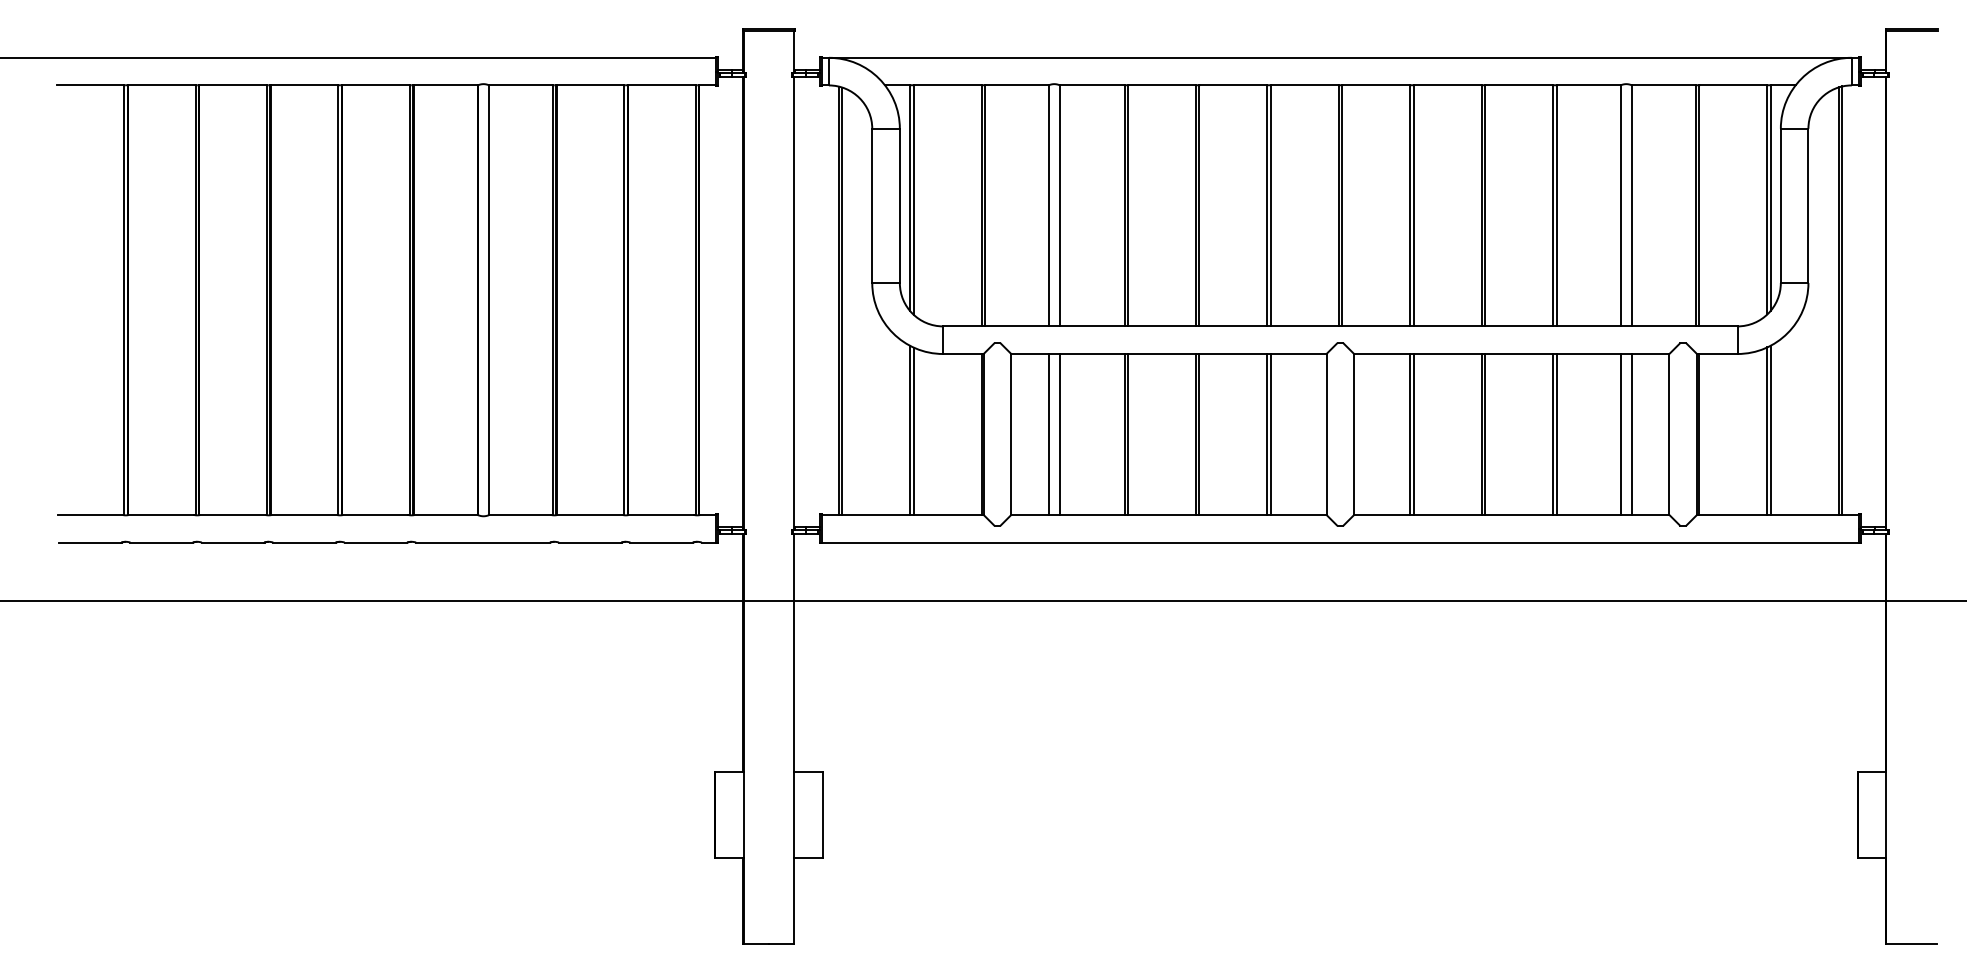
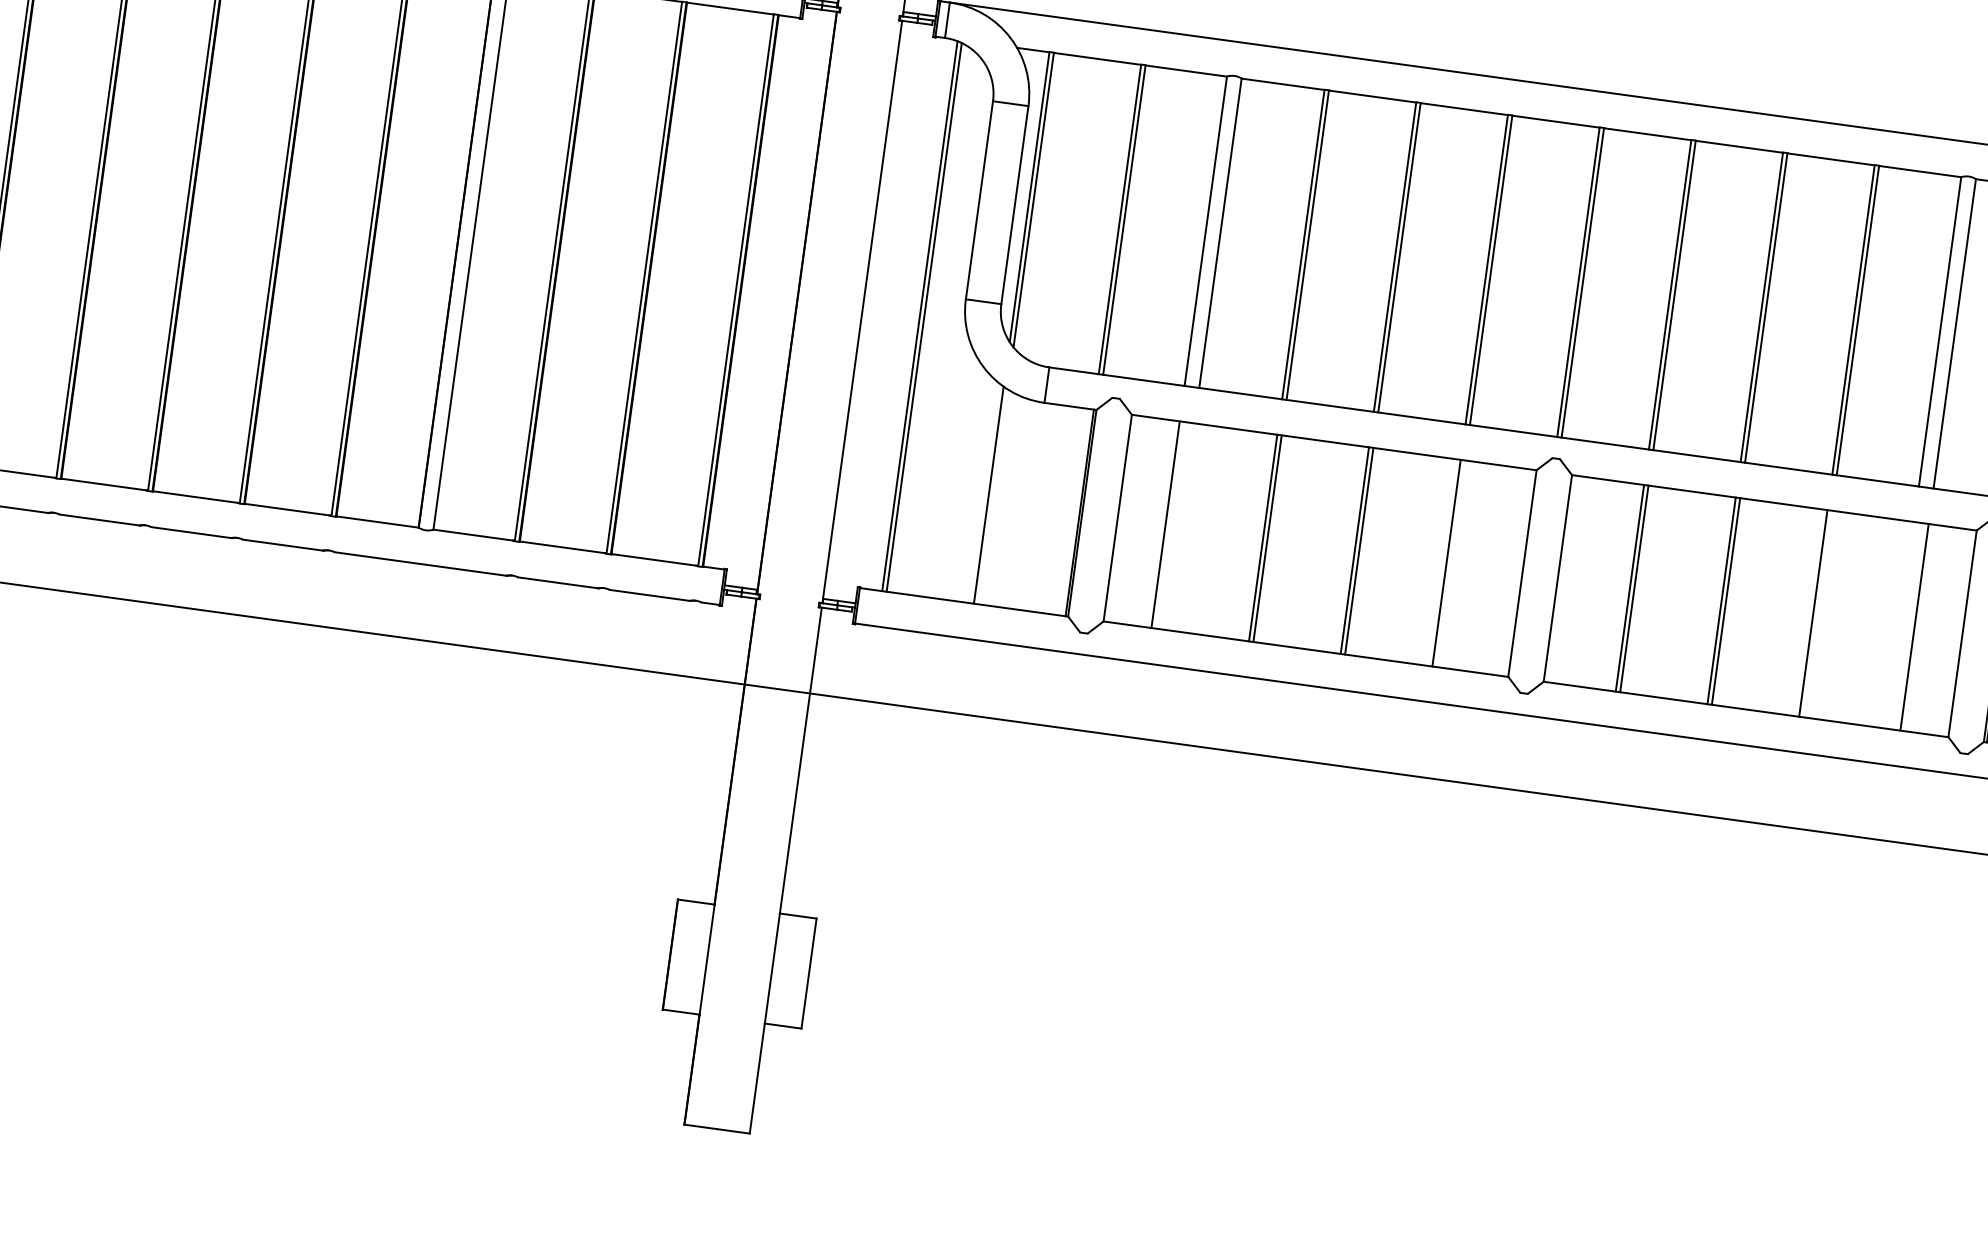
line: (913, 430) -> (992, 495), removed
line: (1060, 434) -> (1180, 526), removed
line: (1270, 434) -> (1450, 563), removed
line: (1556, 434) -> (1817, 614), removed
line: (1620, 434) -> (1899, 625), removed

